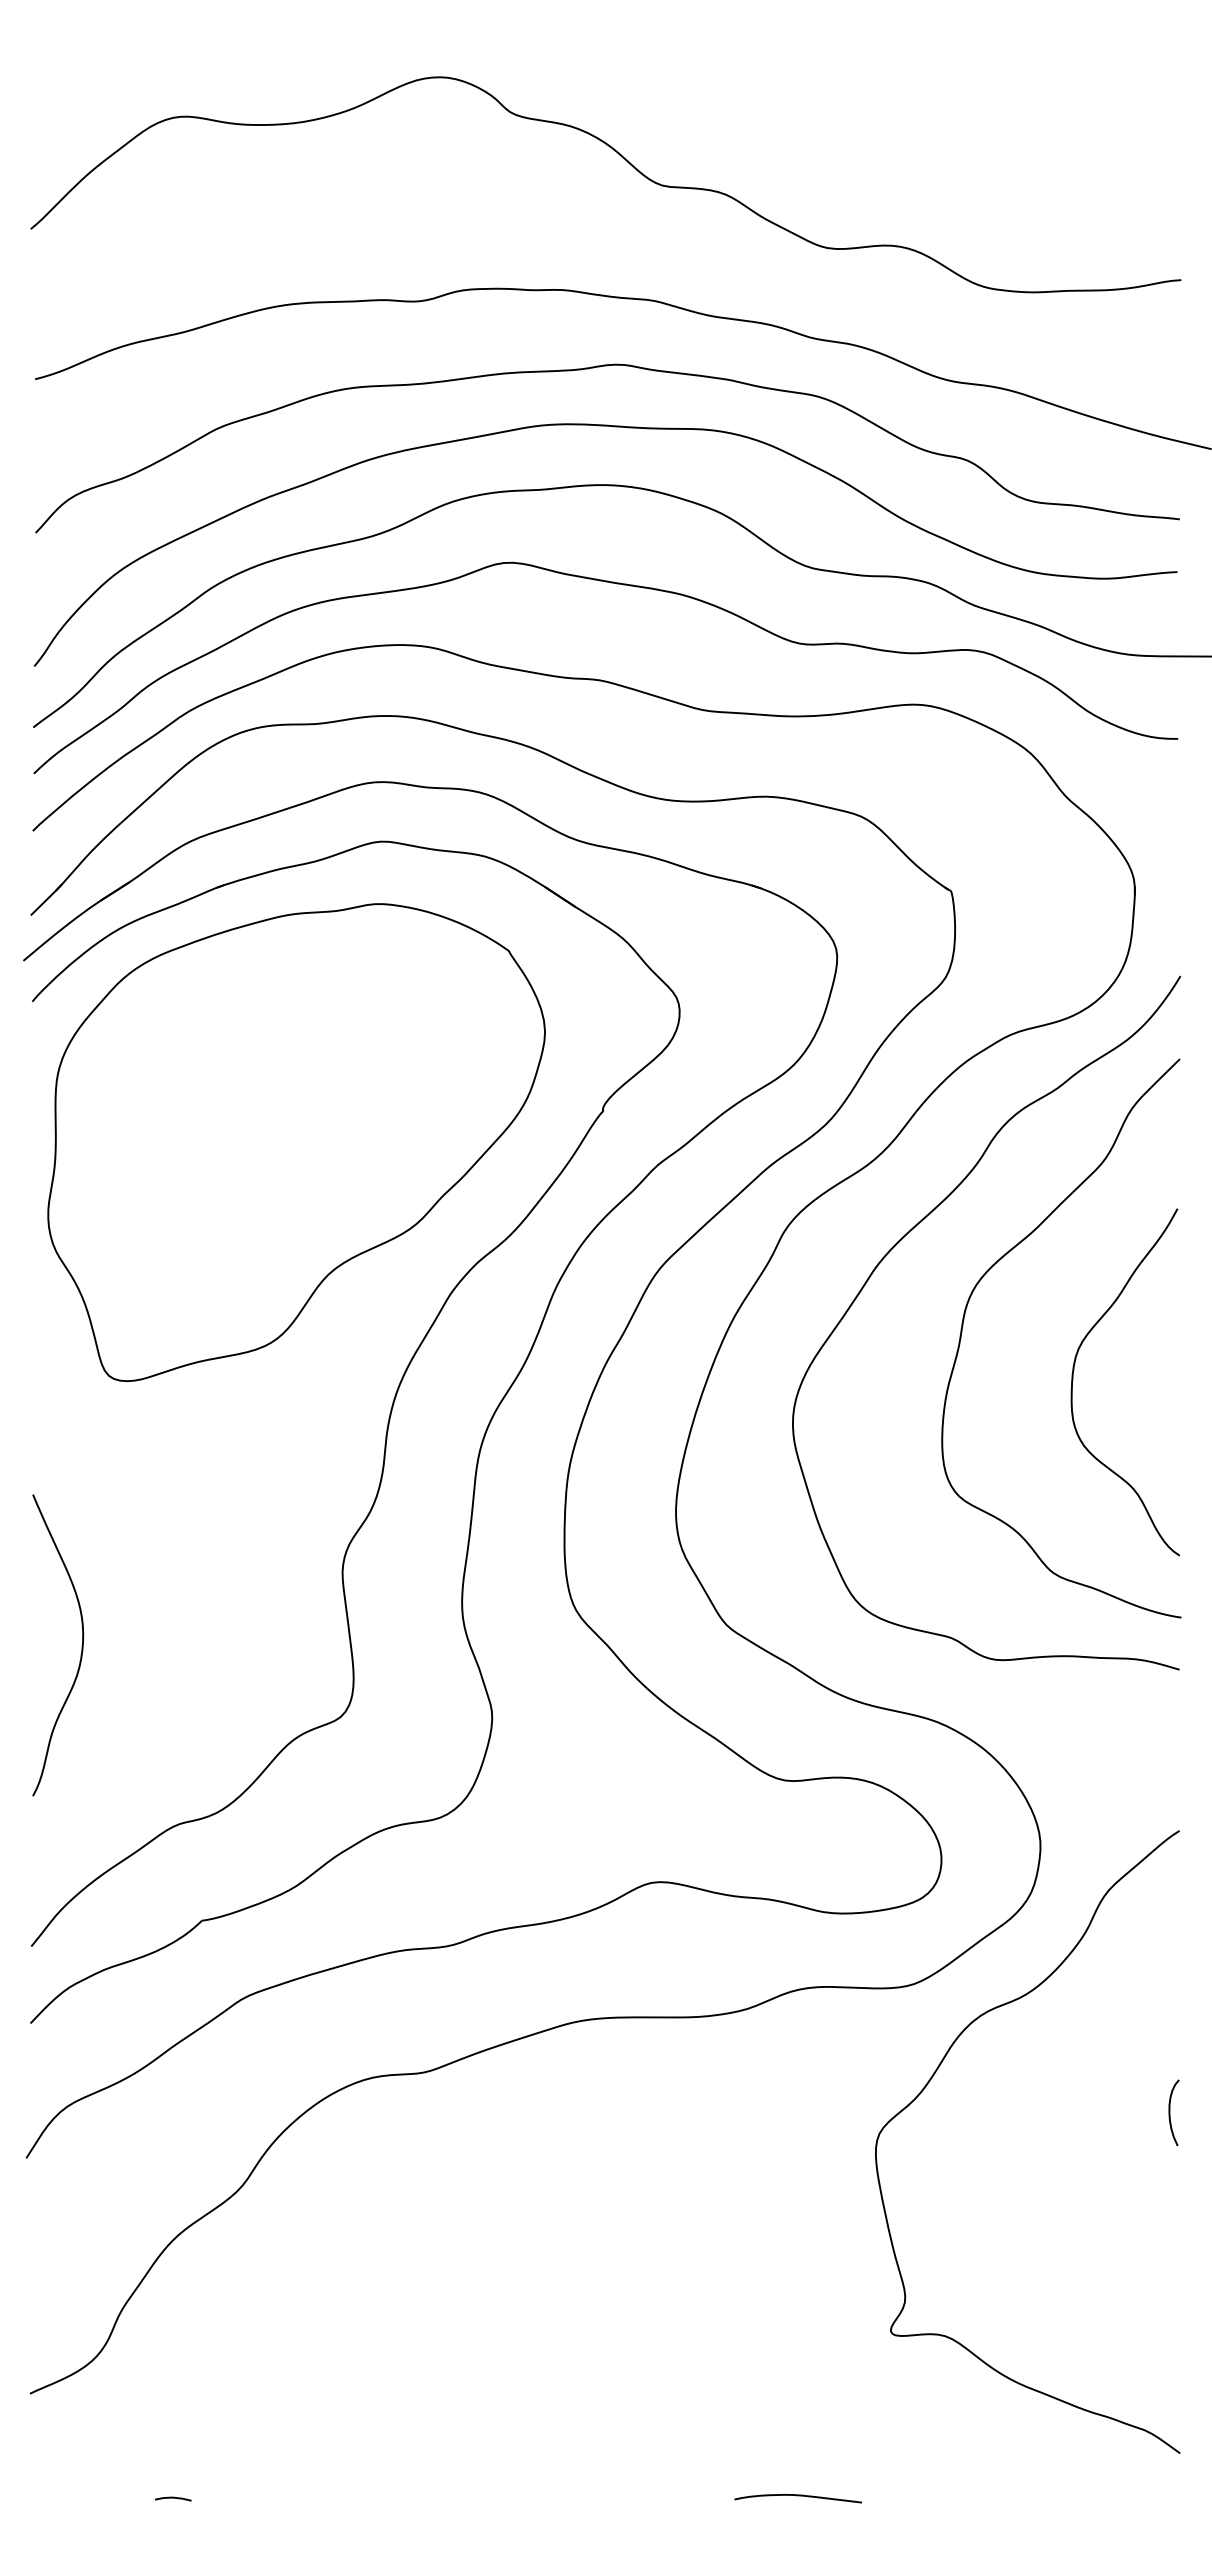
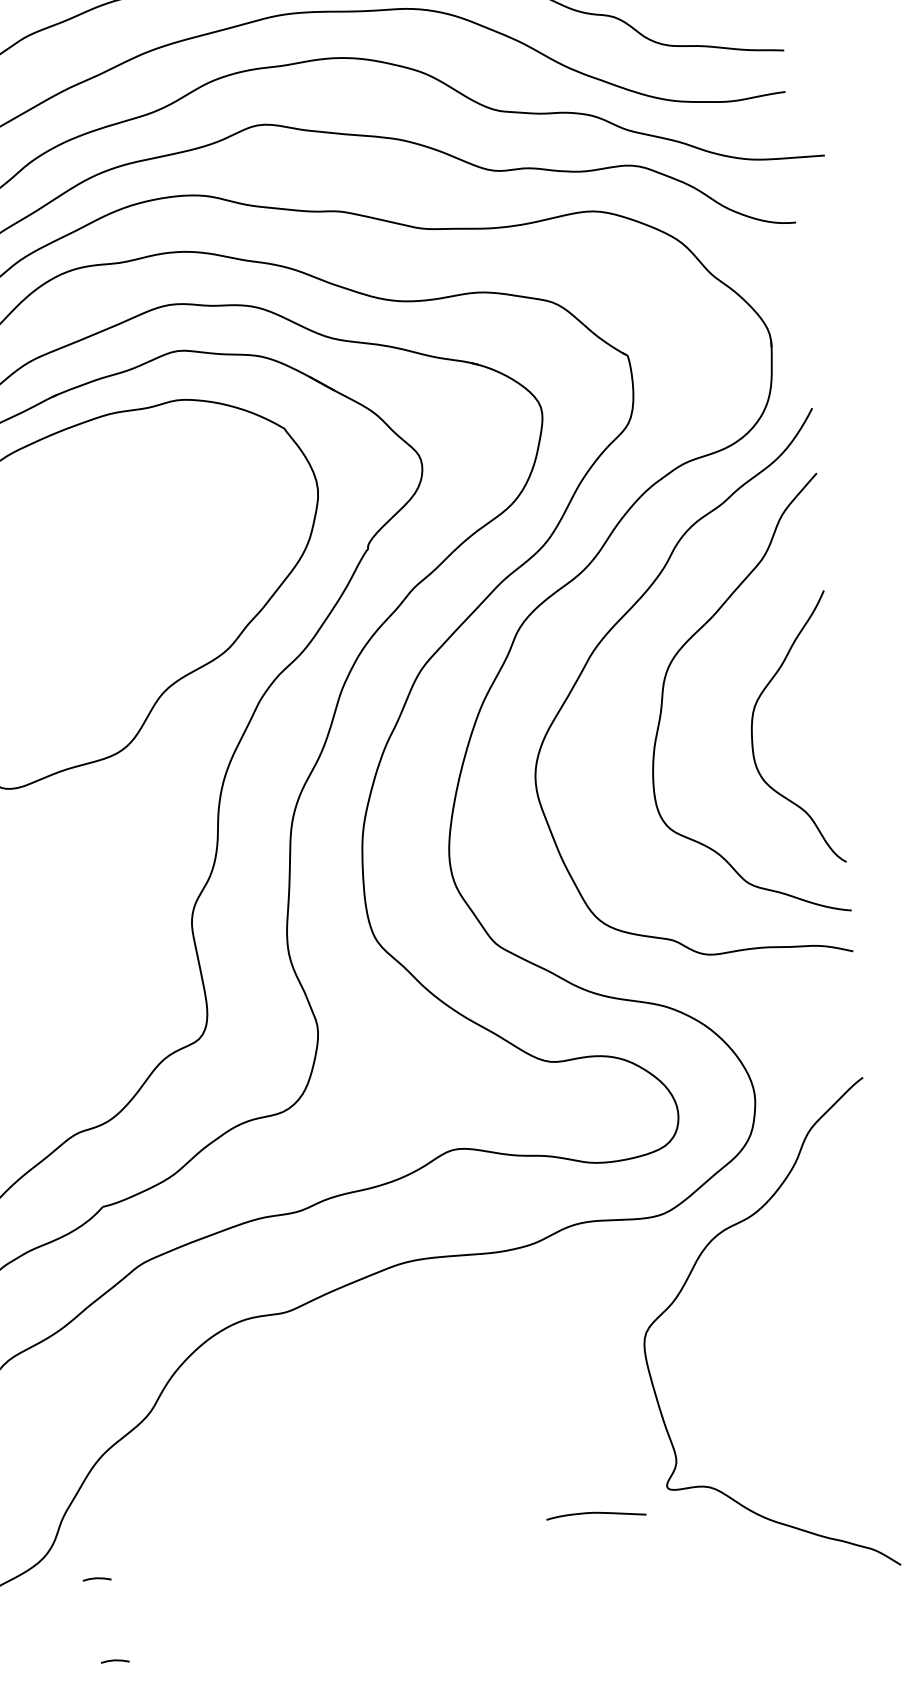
curve: (1170, 2112) -> (872, 1298), removed
line: (158, 2392) -> (97, 1578), added
curve: (797, 2496) -> (595, 1513), moved

